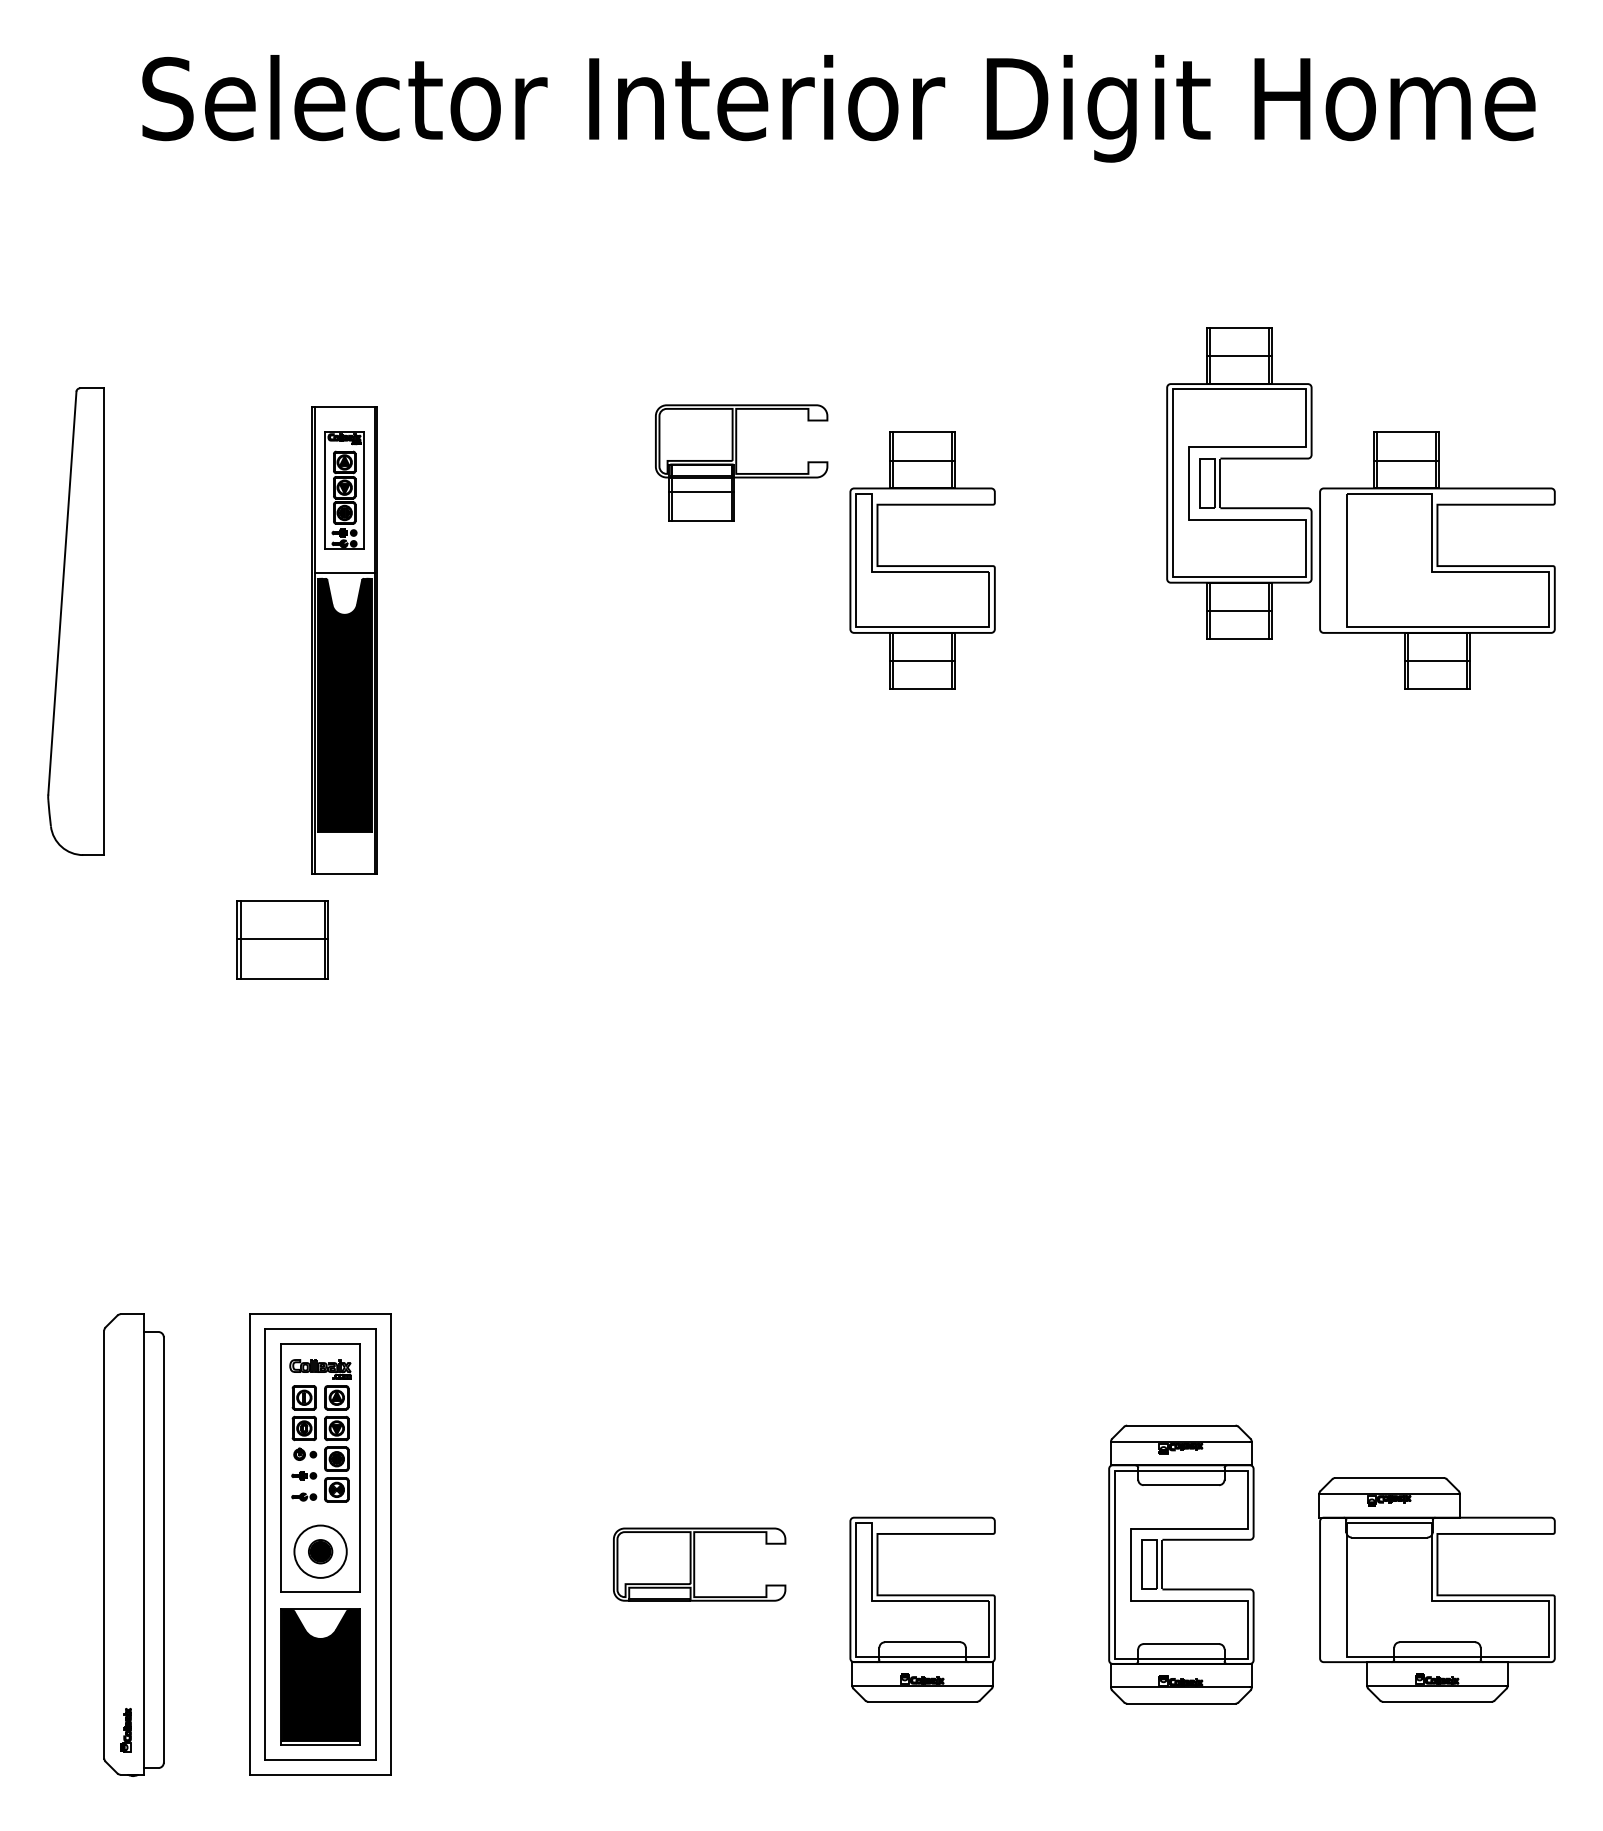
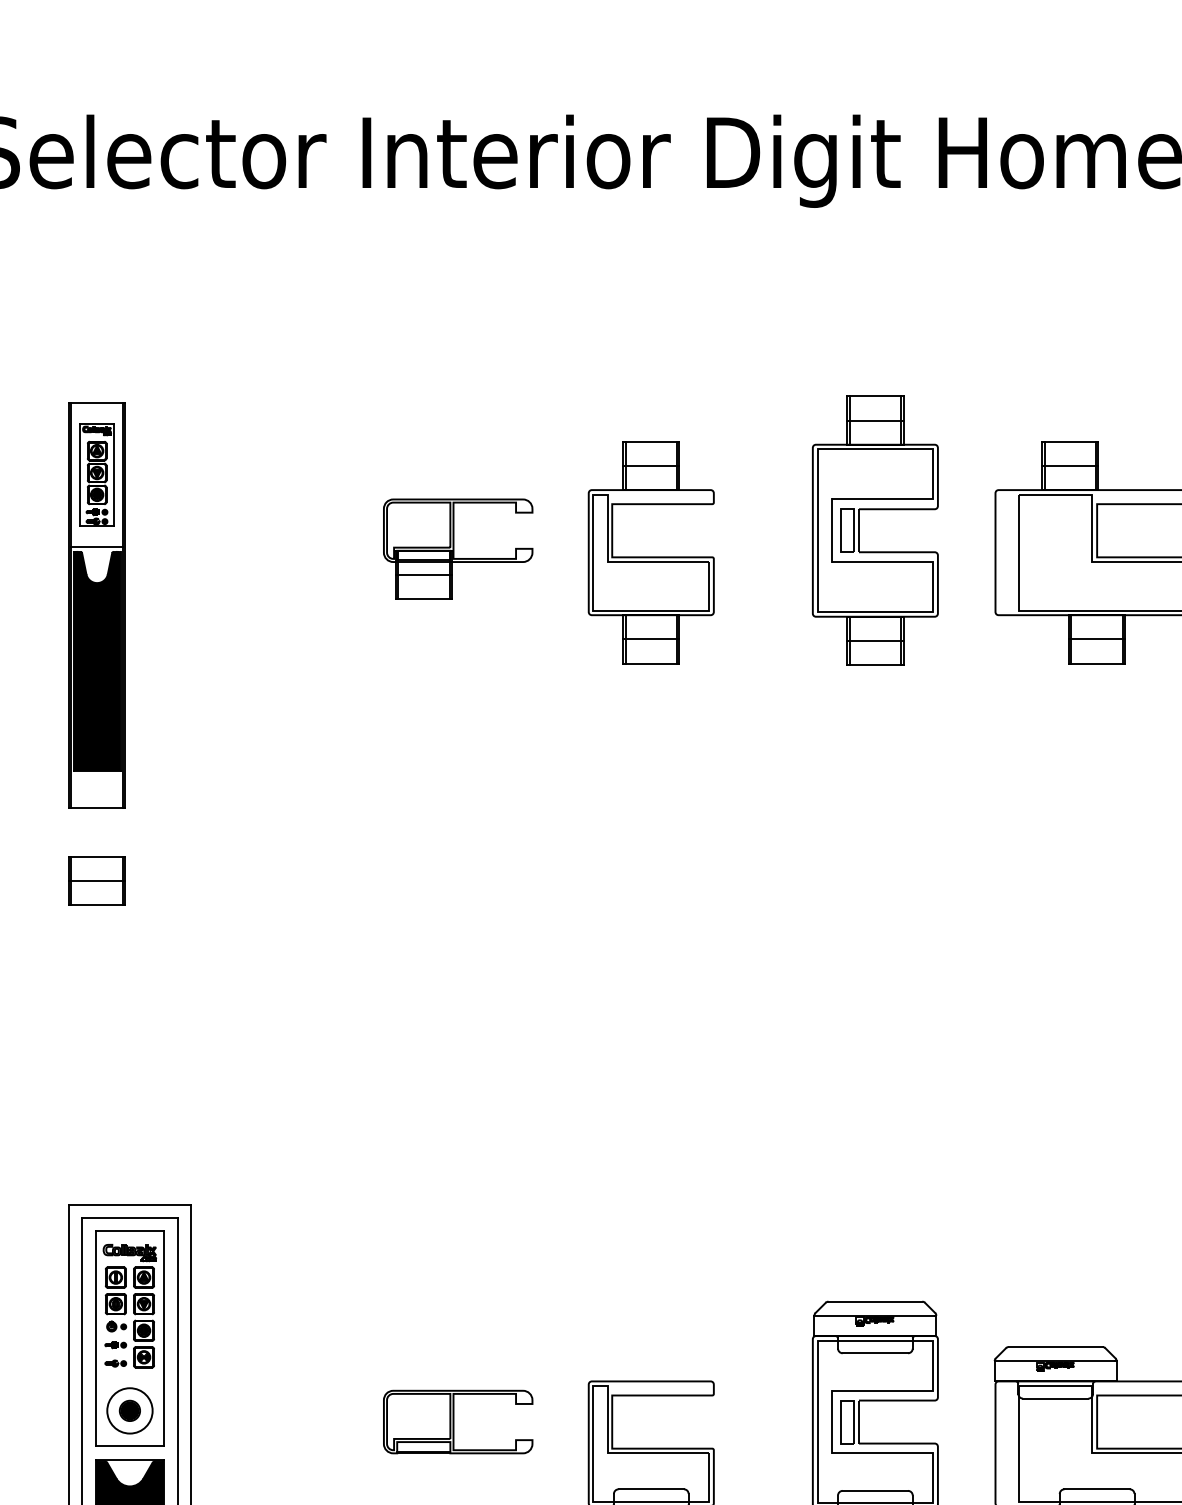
part: (741, 462) -> (458, 549), moved
part: (1220, 483) -> (859, 530), moved
part: (344, 640) -> (96, 605), moved
part: (282, 939) -> (96, 880), size x0.71

